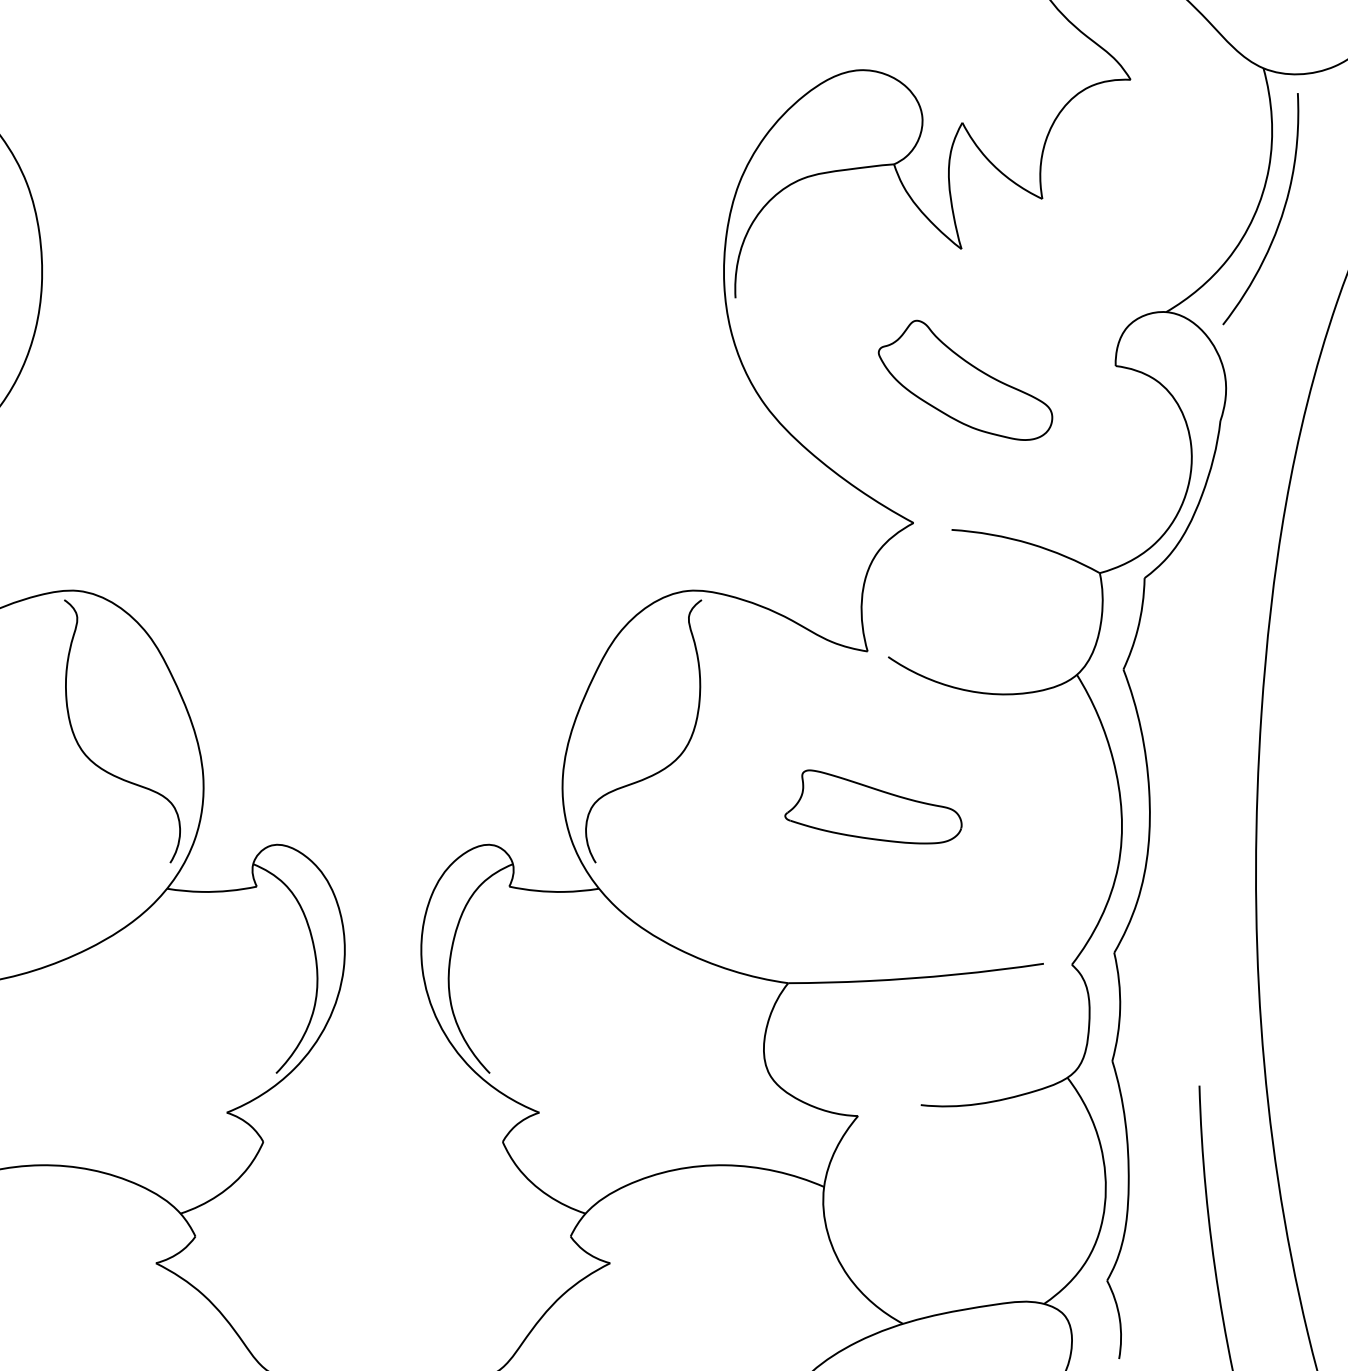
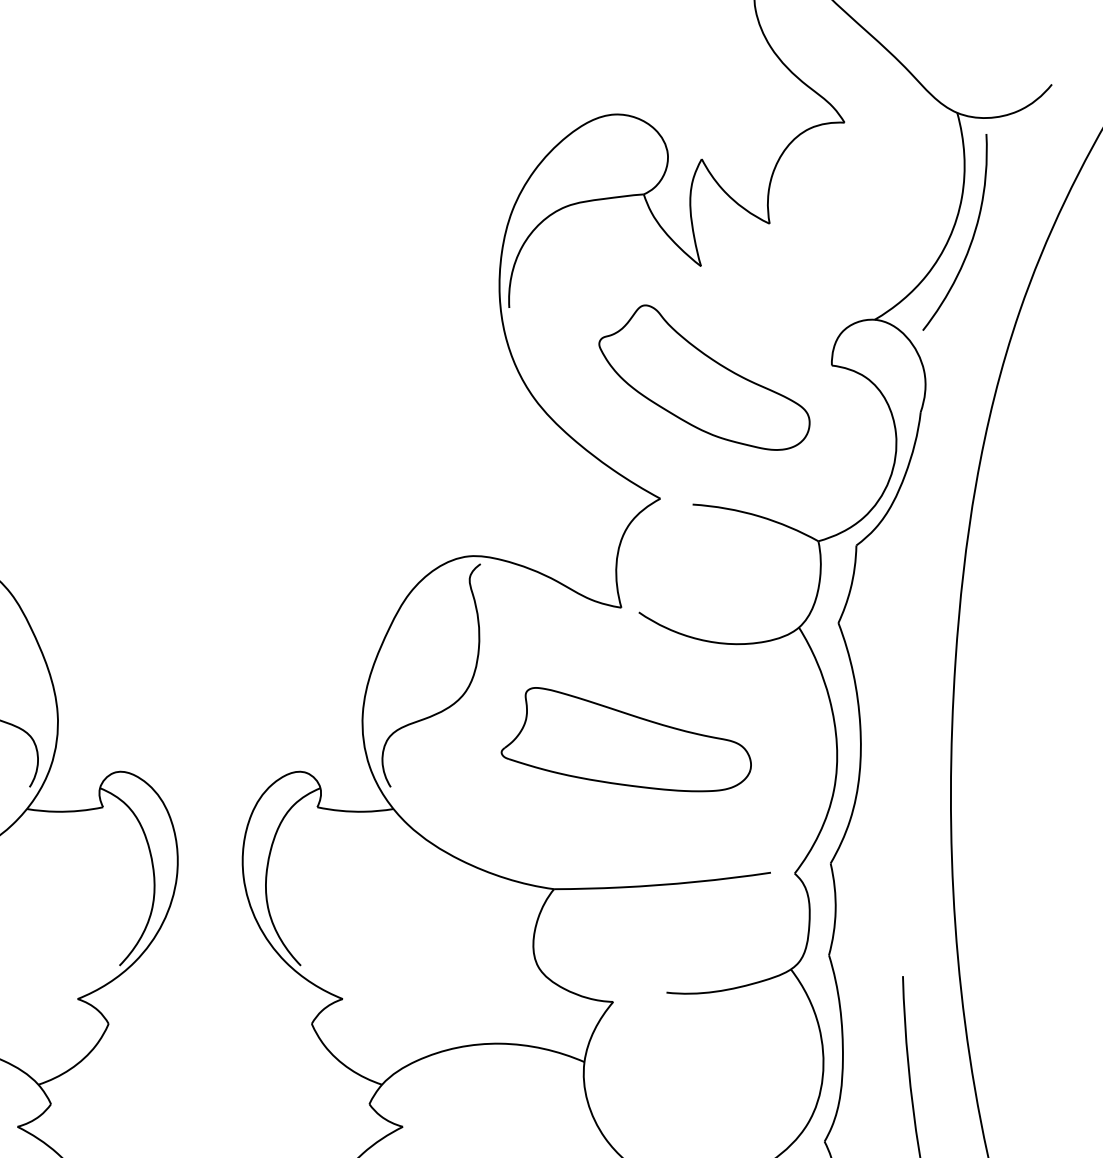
part: (965, 380) -> (704, 377), size x1.43
part: (873, 806) -> (626, 739), size x1.67

